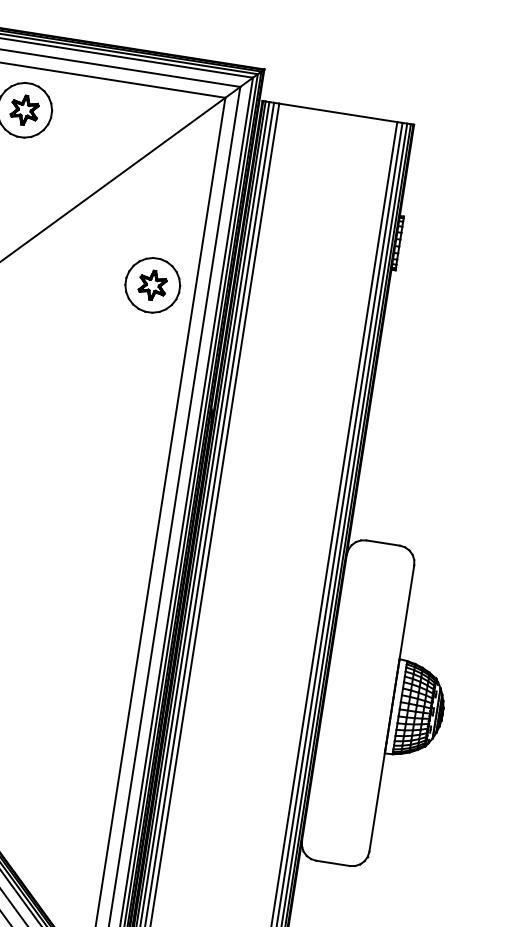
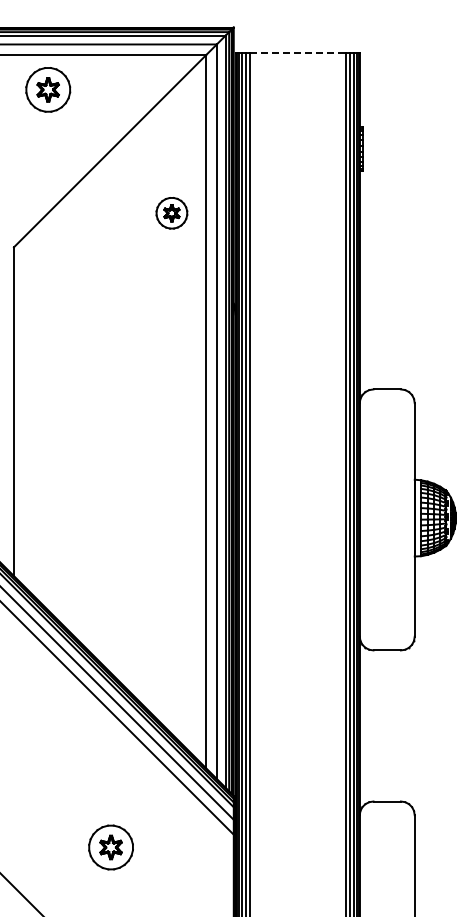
line: (339, 112) -> (298, 52), solid -> dashed
part: (152, 285) -> (171, 213), size x0.7

